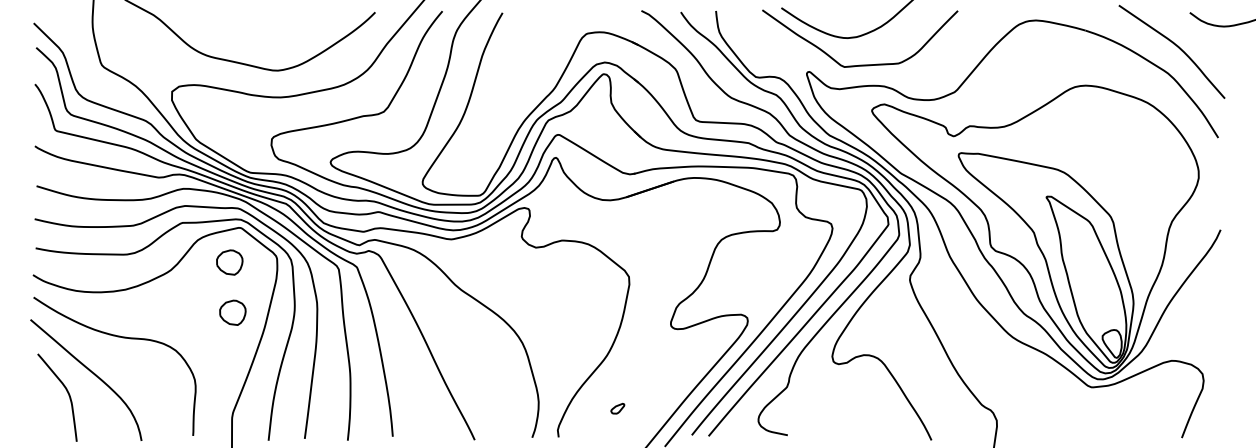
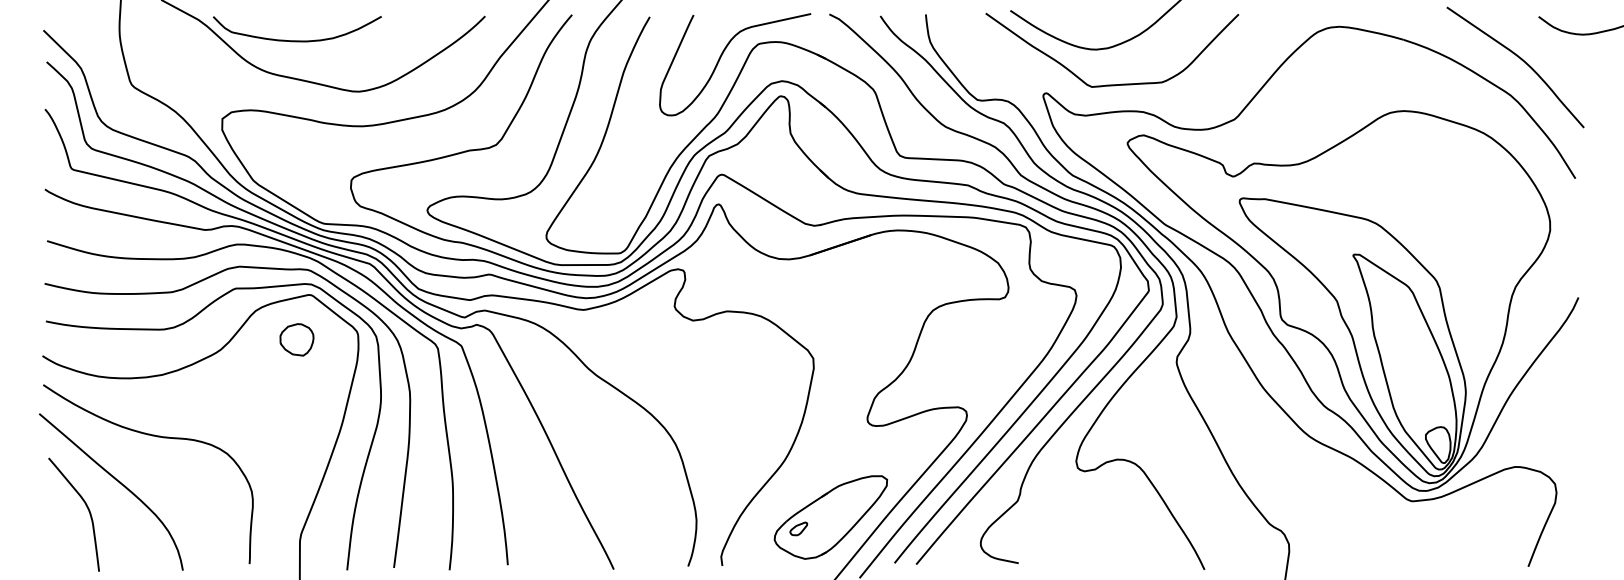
curve: (230, 31) -> (297, 40), added
curve: (558, 44) -> (721, 57), added
part: (232, 312) -> (300, 404), removed
part: (642, 399) -> (830, 517), added

